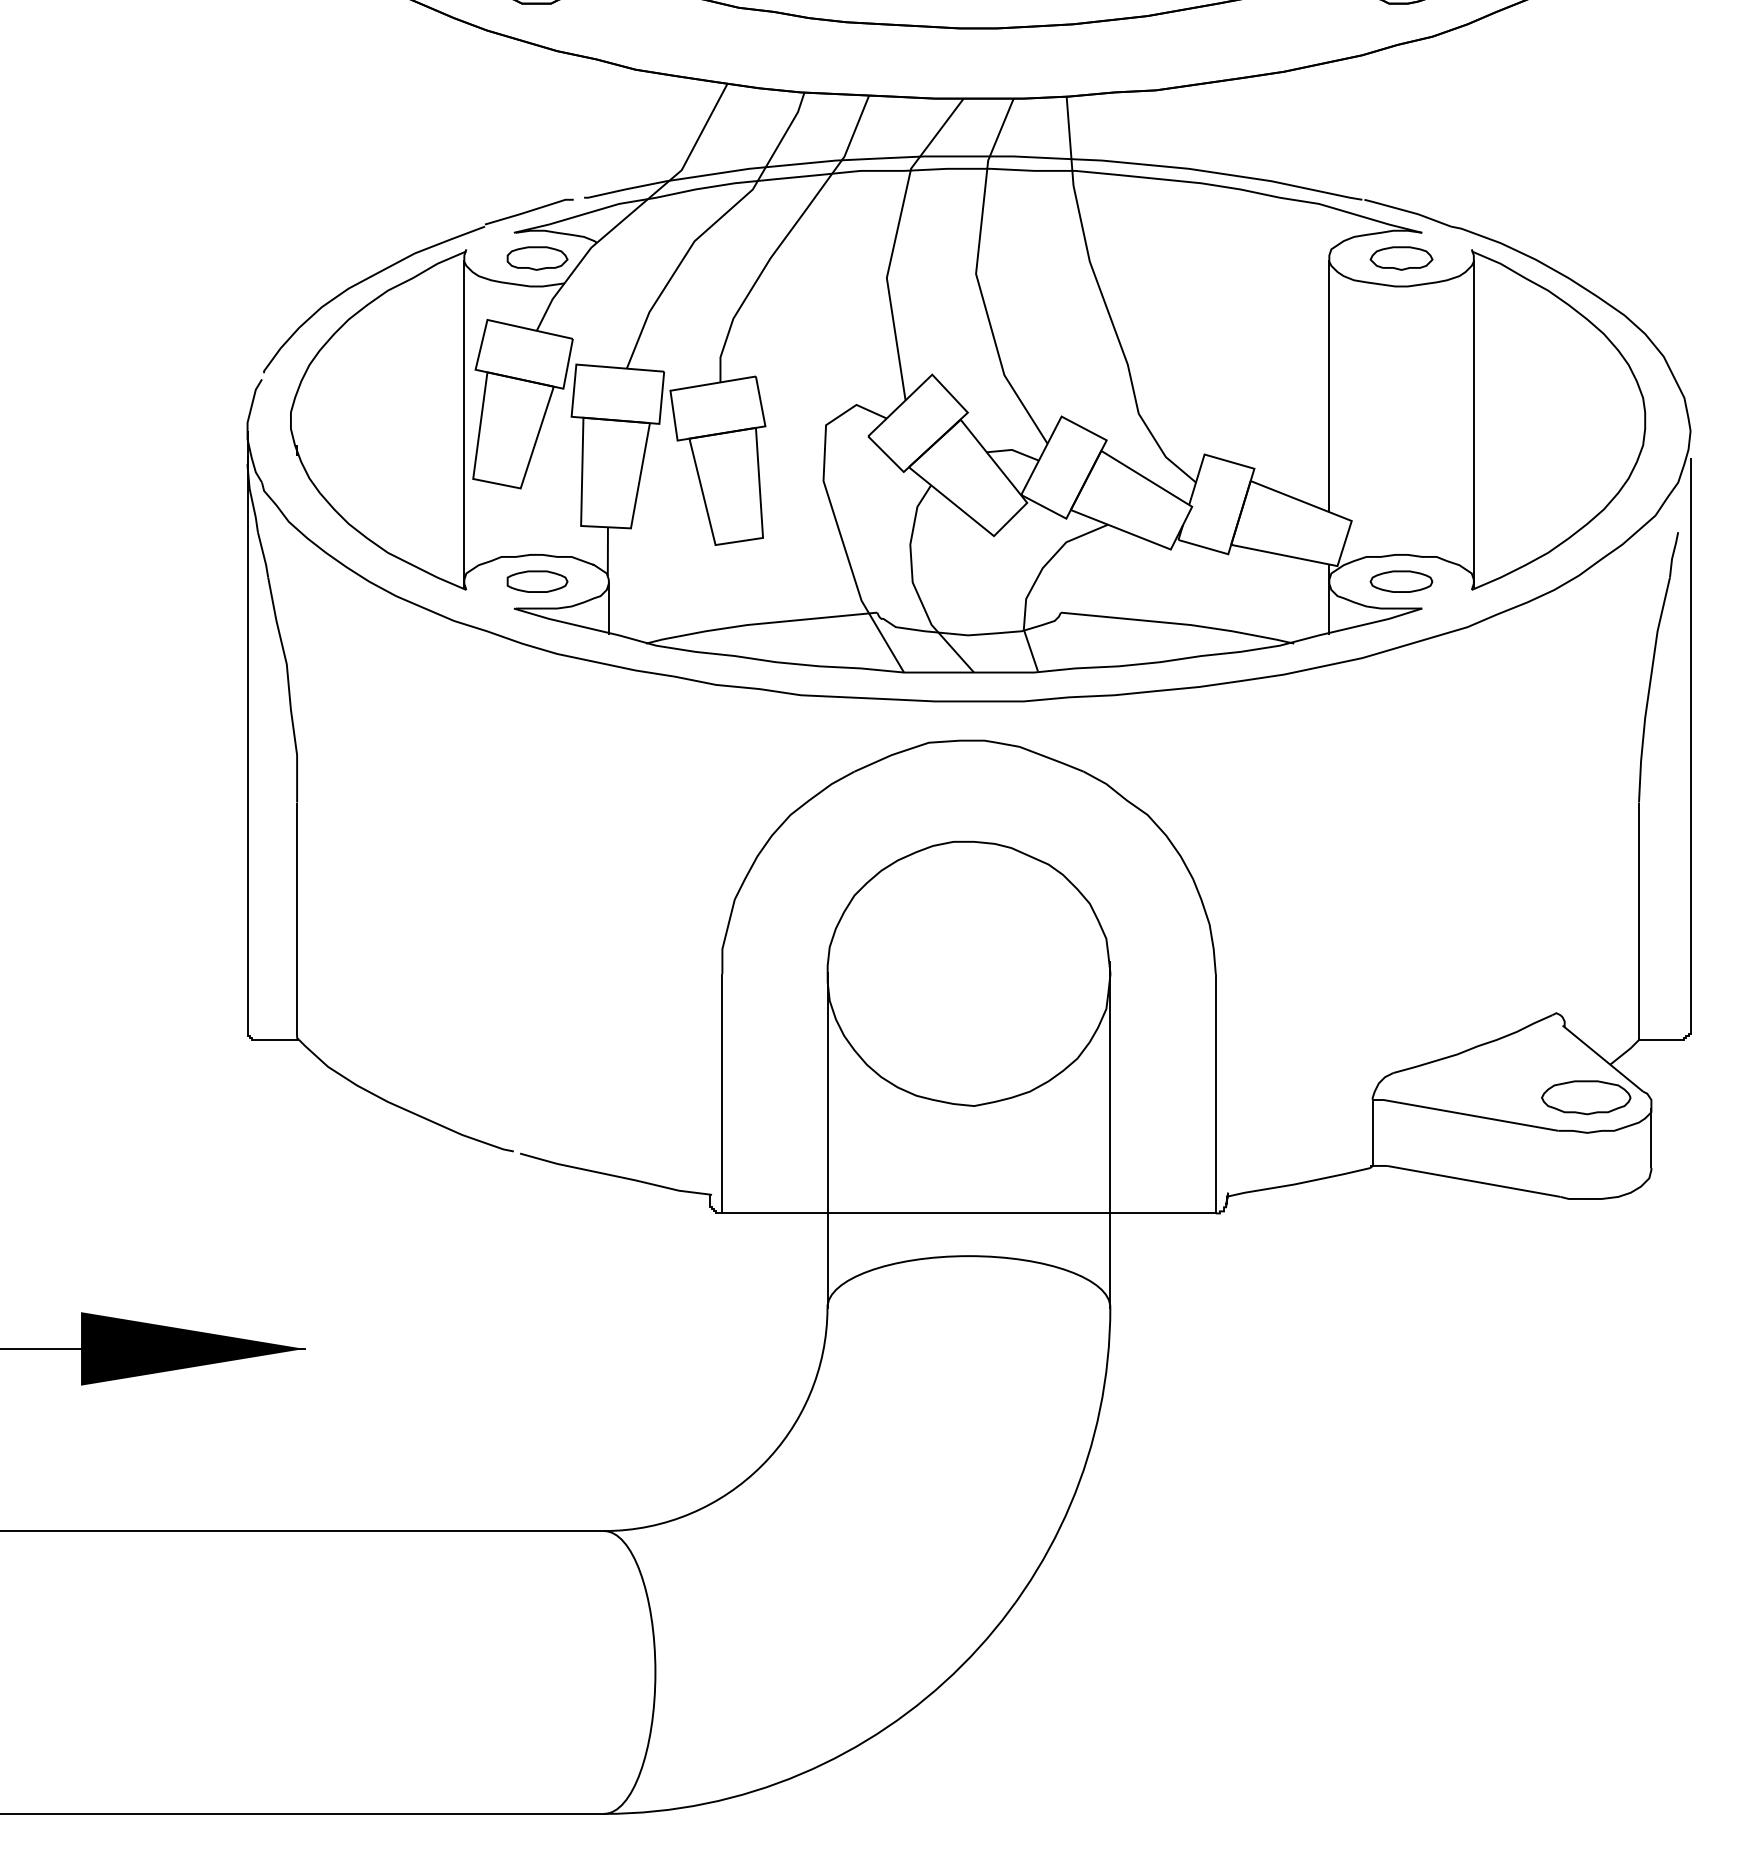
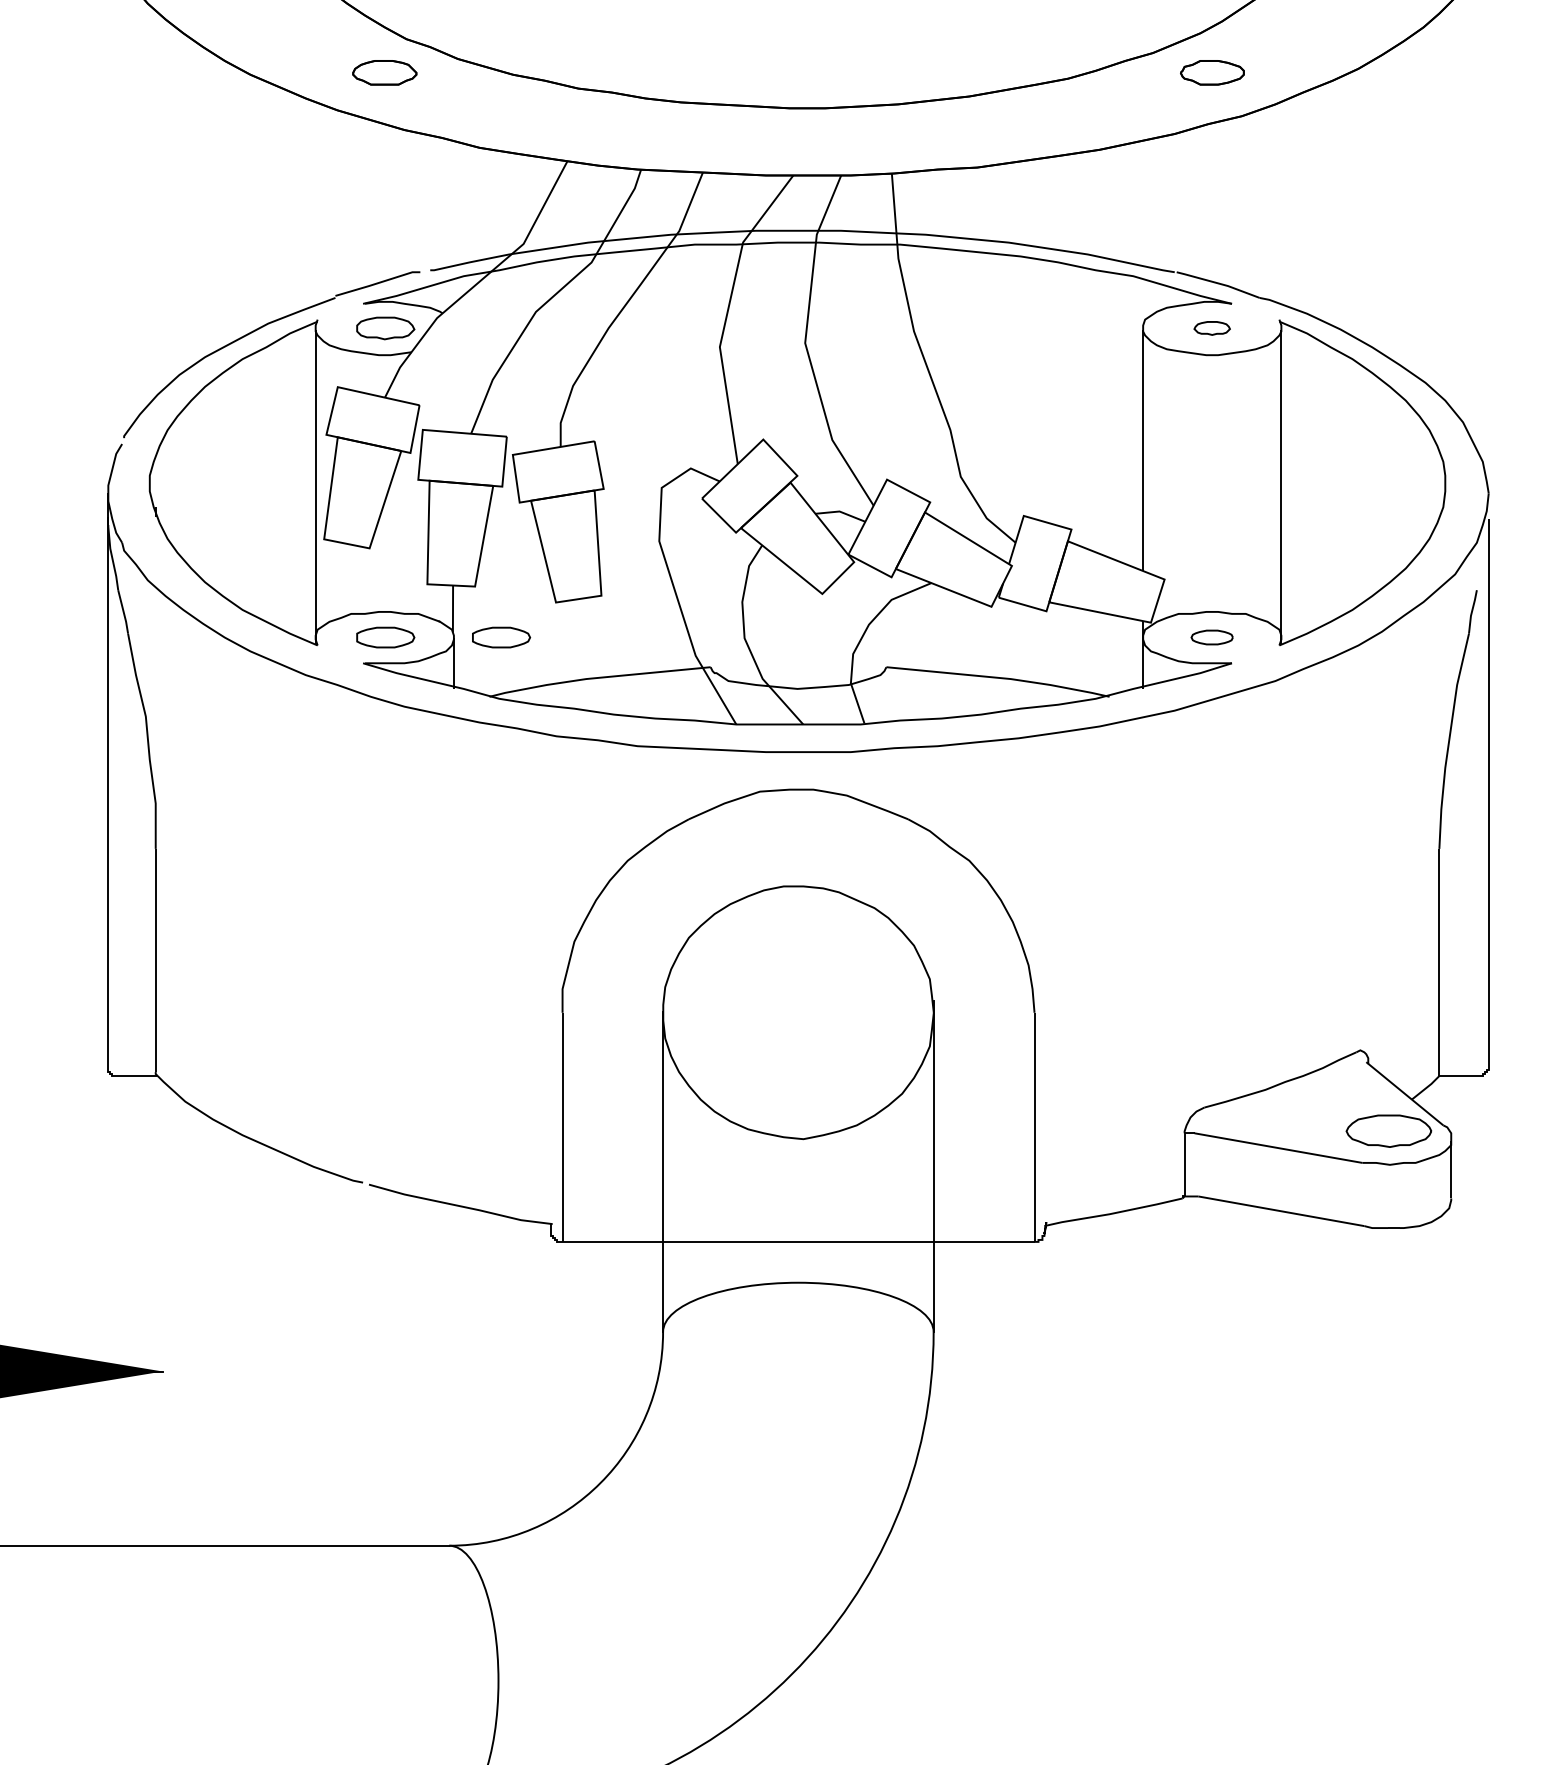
part: (1401, 258) -> (1212, 328), size x0.6
part: (658, 581) -> (501, 637), added
part: (1401, 581) -> (1212, 637), size x0.7

